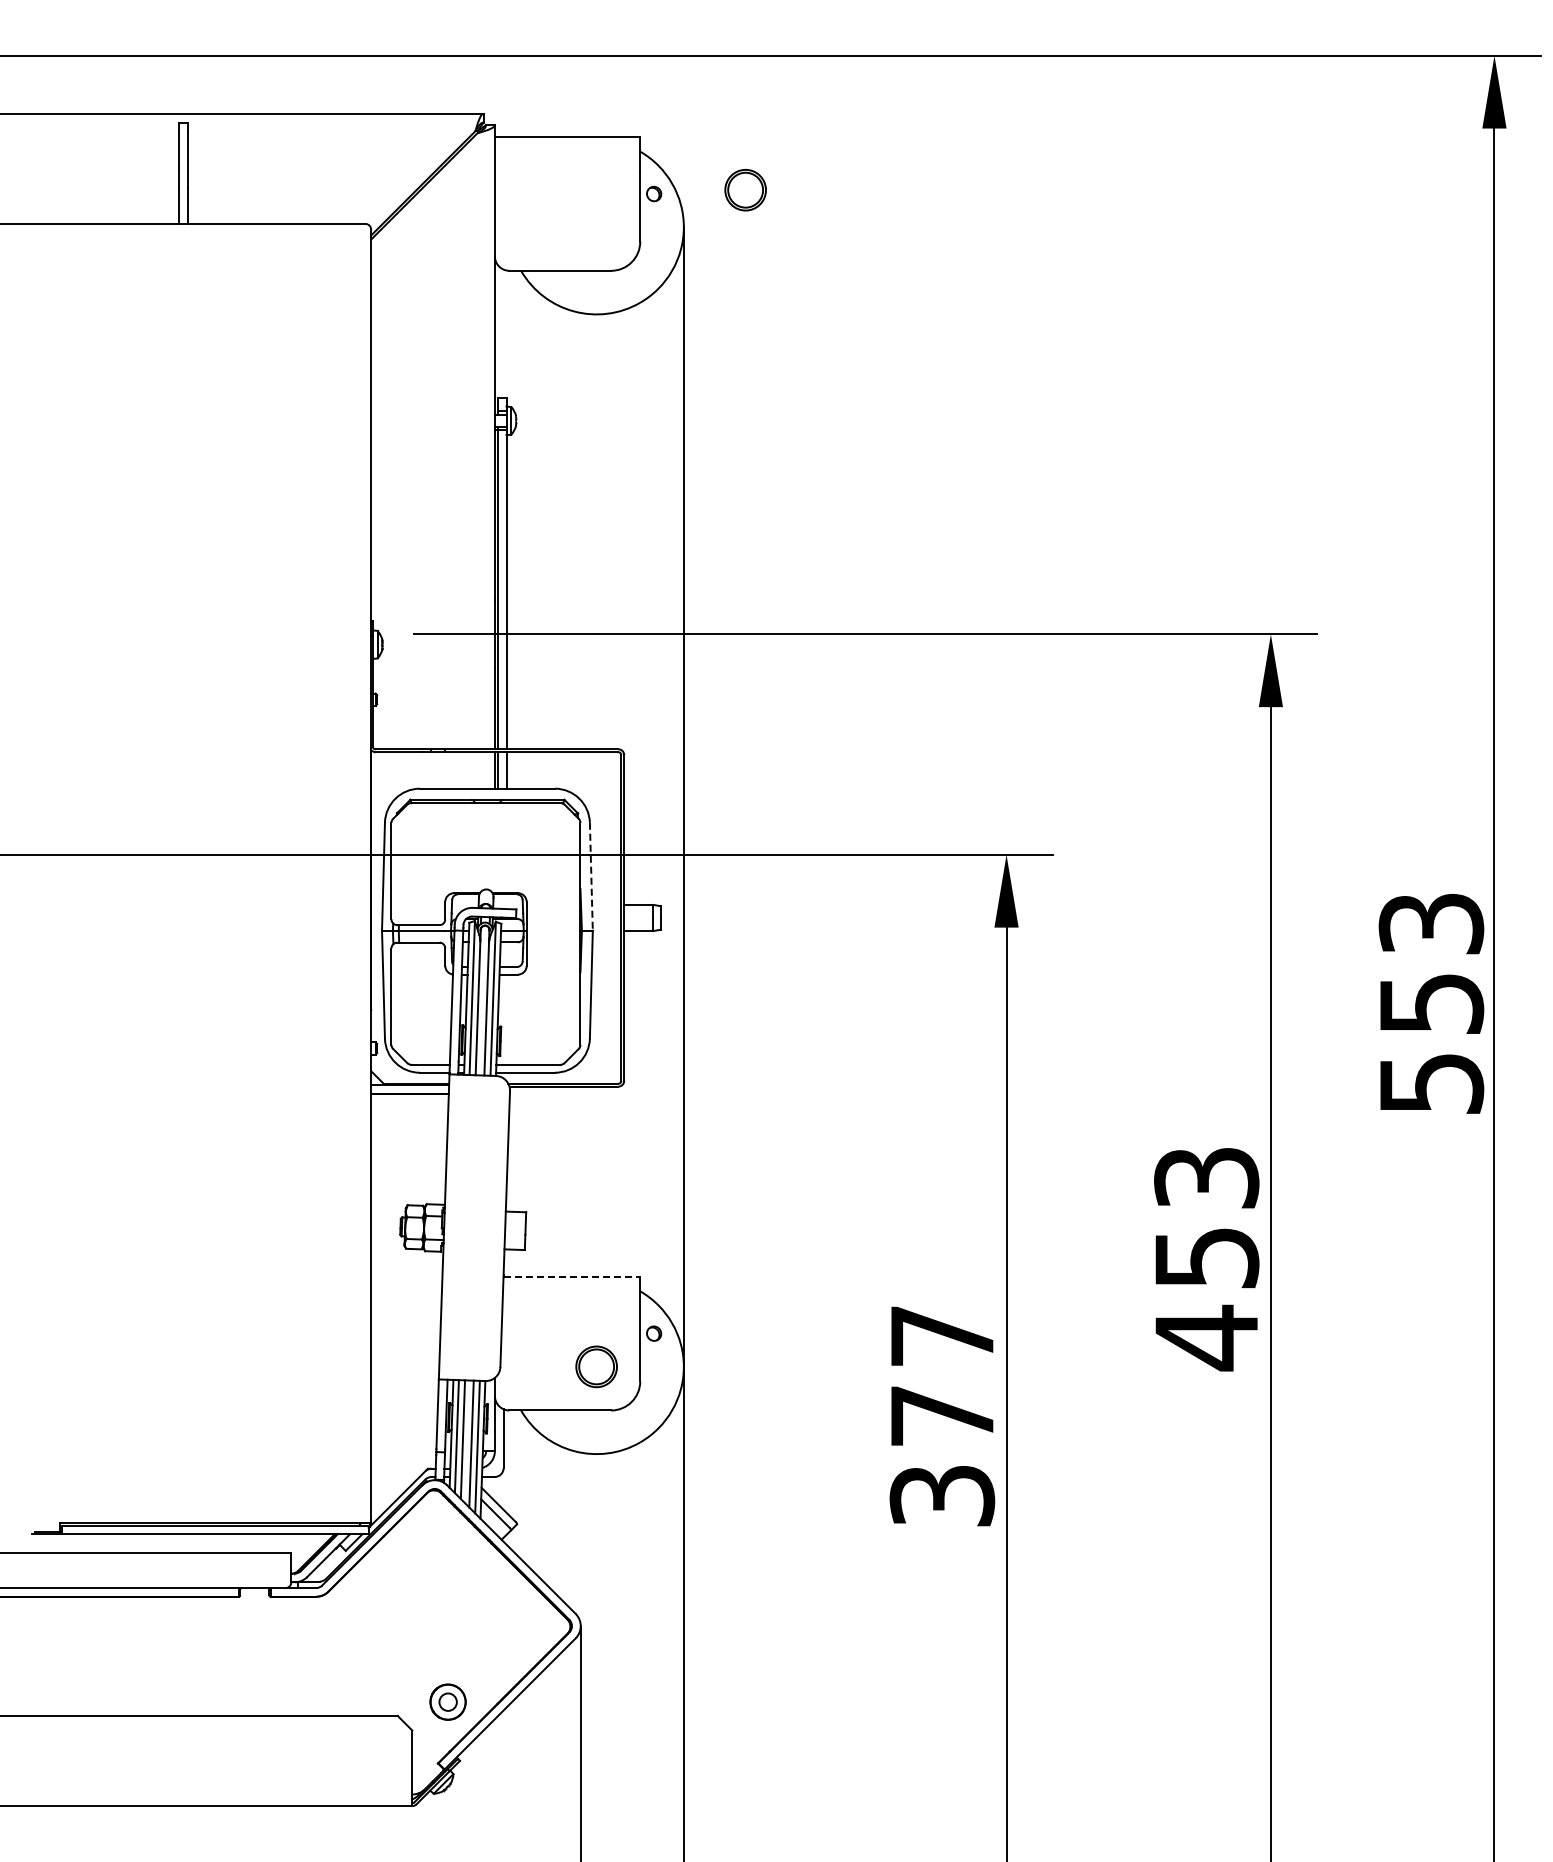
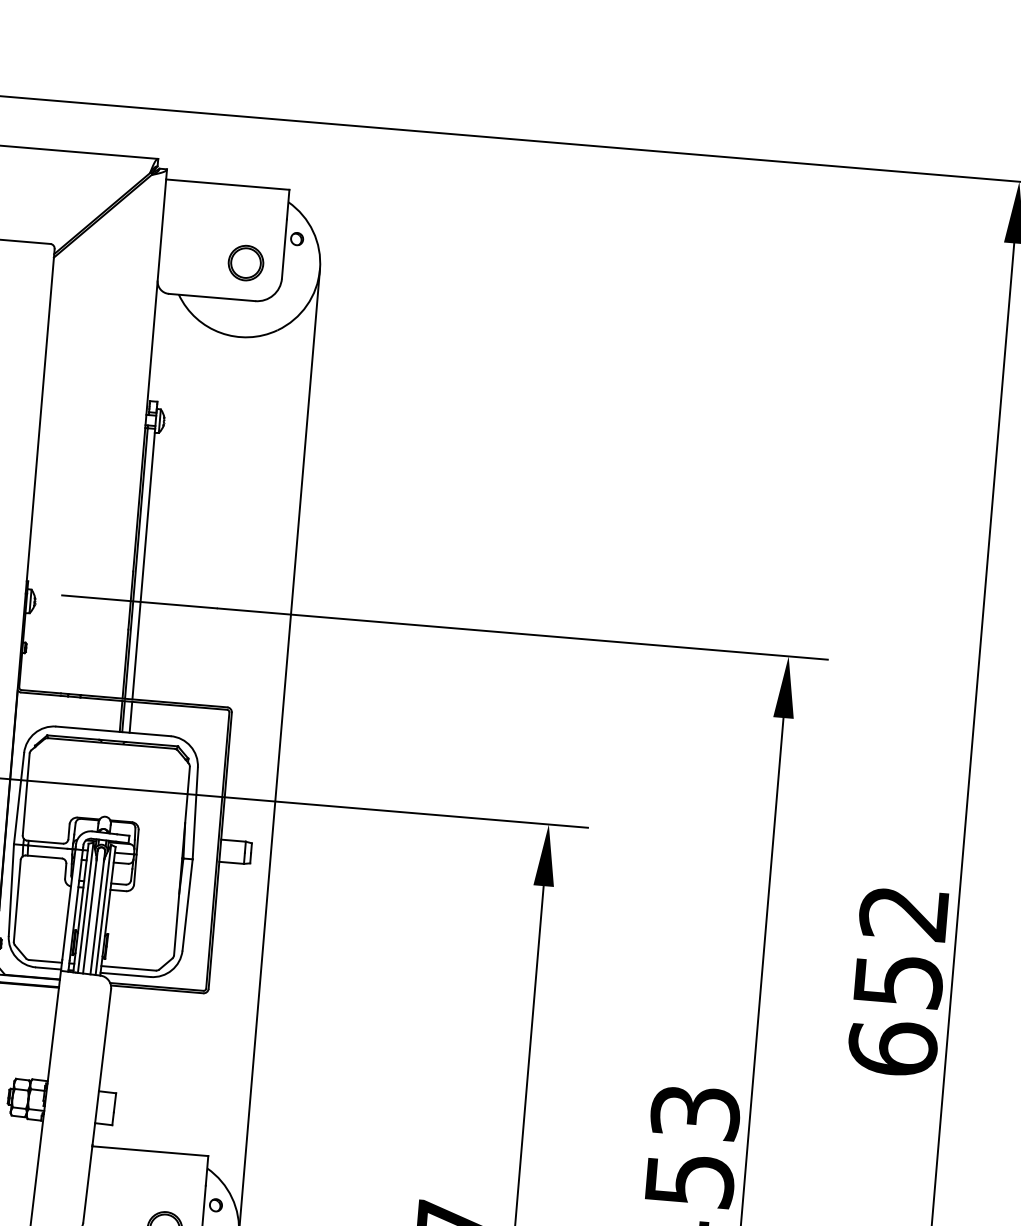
part: (745, 190) -> (245, 263), moved
line: (591, 876) -> (195, 813), dashed -> solid
text: (1431, 1003) -> (898, 980), 553 -> 652
line: (572, 1276) -> (150, 1151), dashed -> solid

